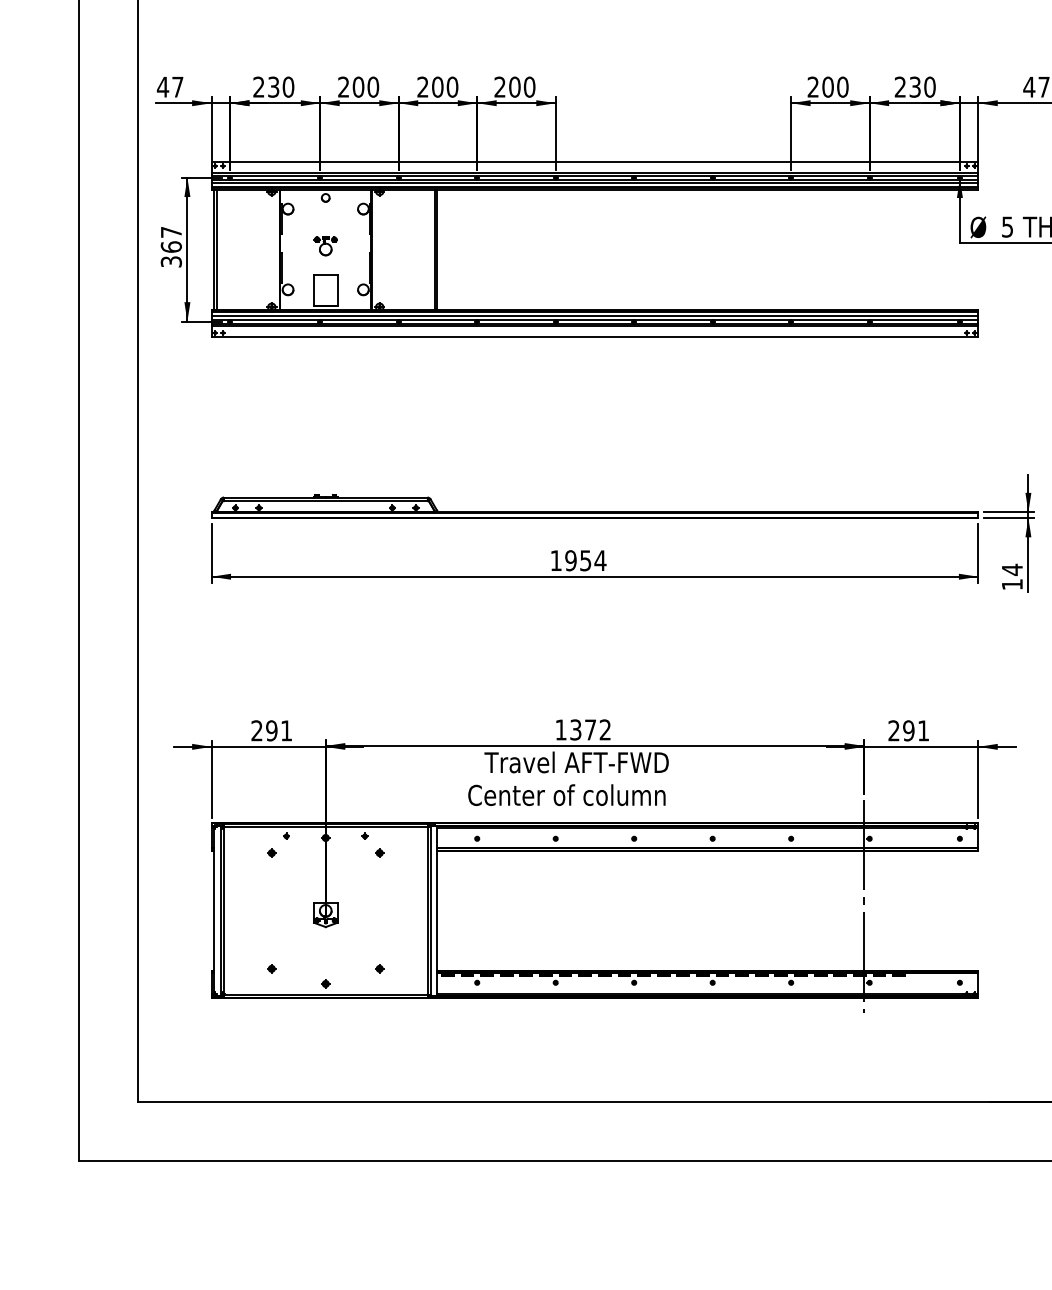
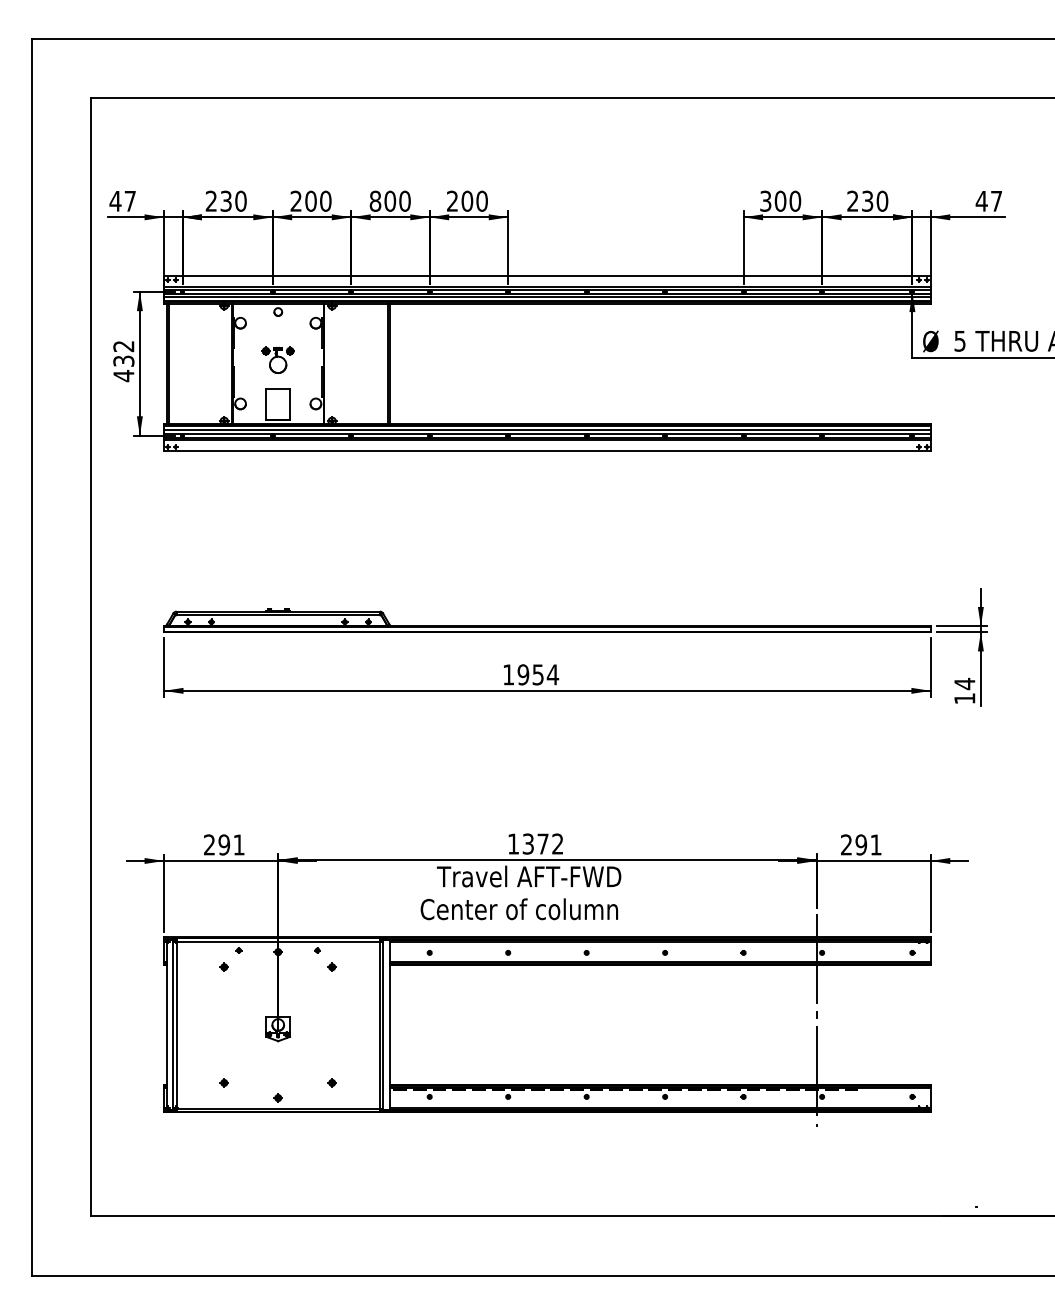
text: (423, 86) -> (375, 200), 200 -> 800
text: (813, 87) -> (765, 201), 200 -> 300
part: (326, 246) -> (278, 360), size x1.4
text: (171, 247) -> (123, 361), 367 -> 432

